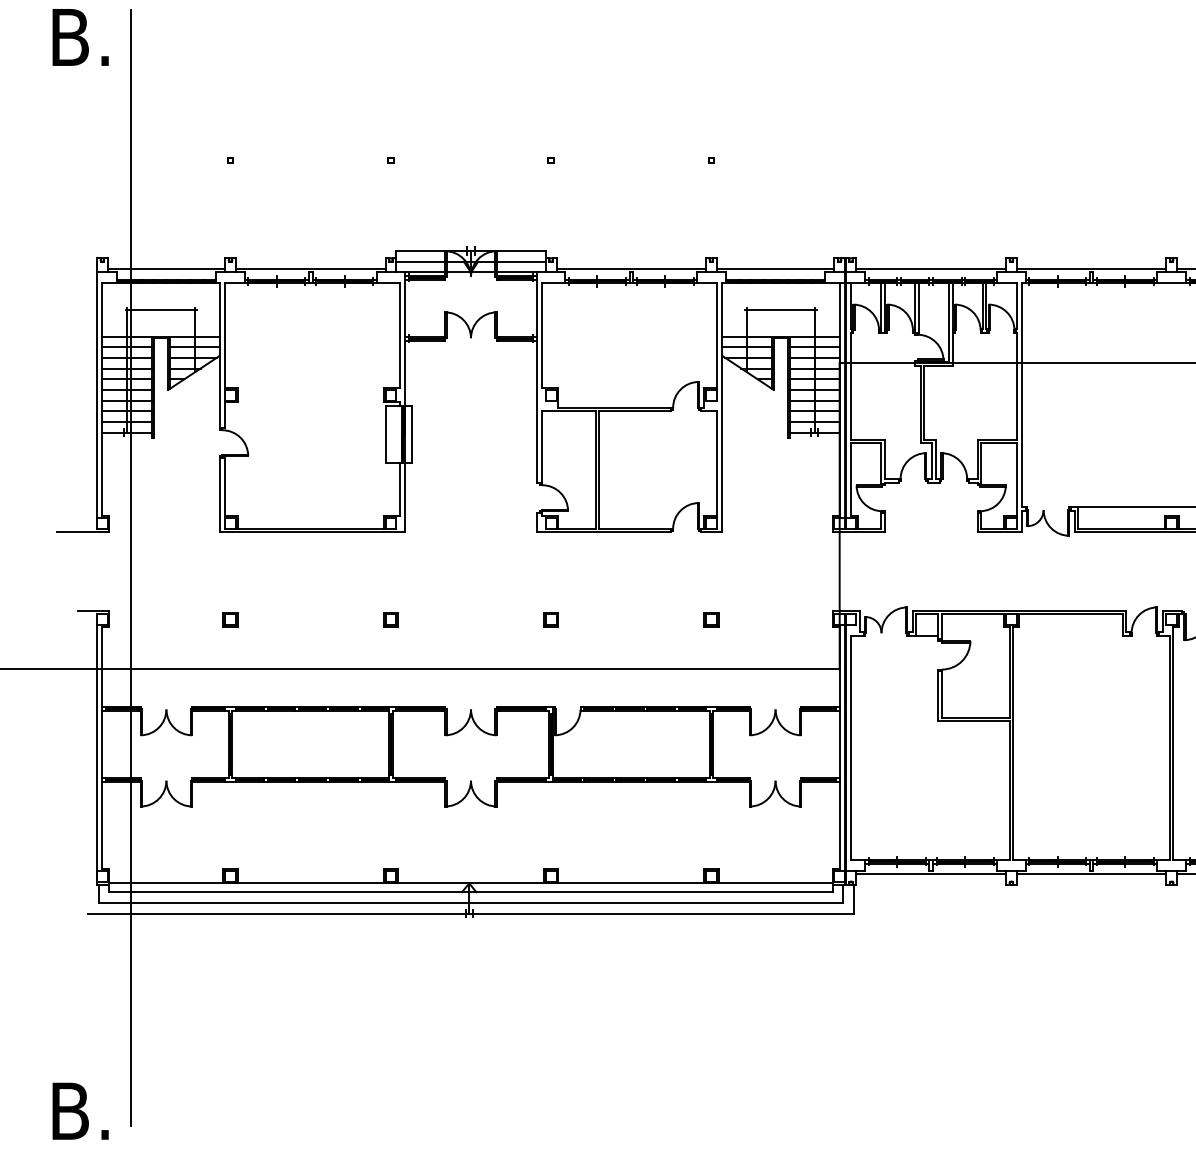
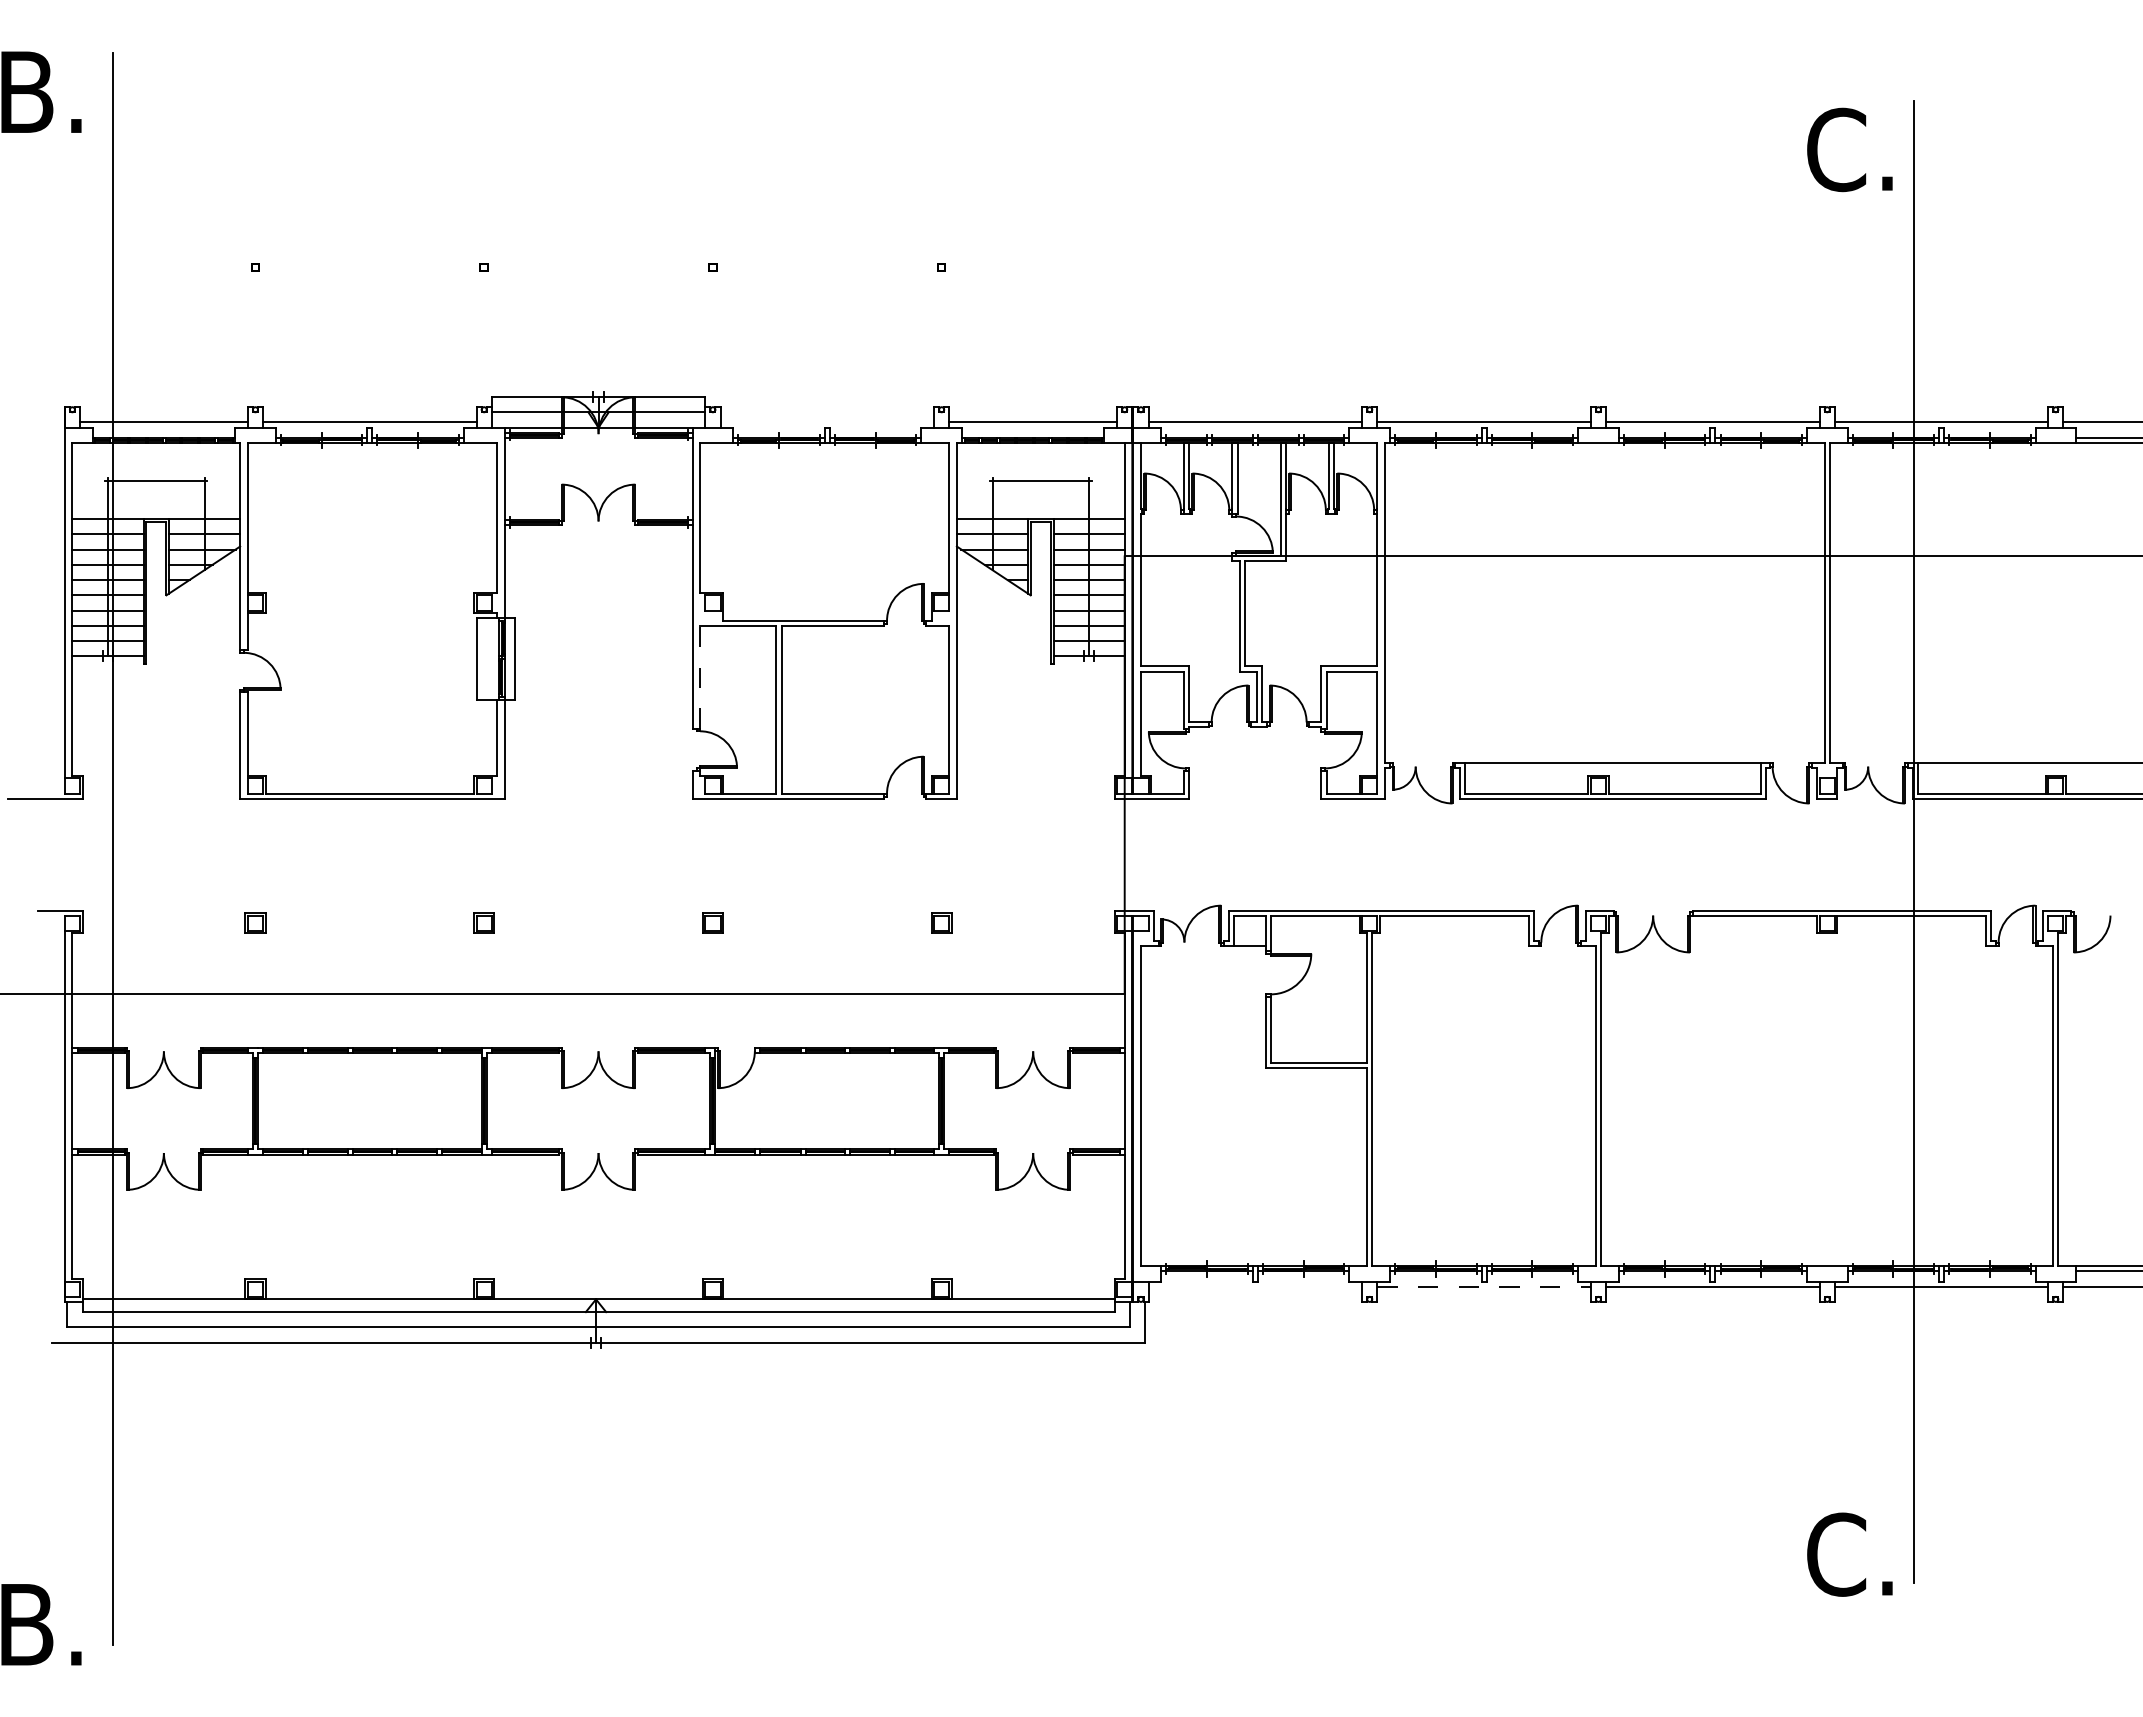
line: (631, 268) -> (827, 422), removed
line: (542, 446) -> (700, 676), solid -> dashed
line: (931, 874) -> (1255, 1286), removed
line: (1091, 874) -> (1484, 1286), solid -> dashed

